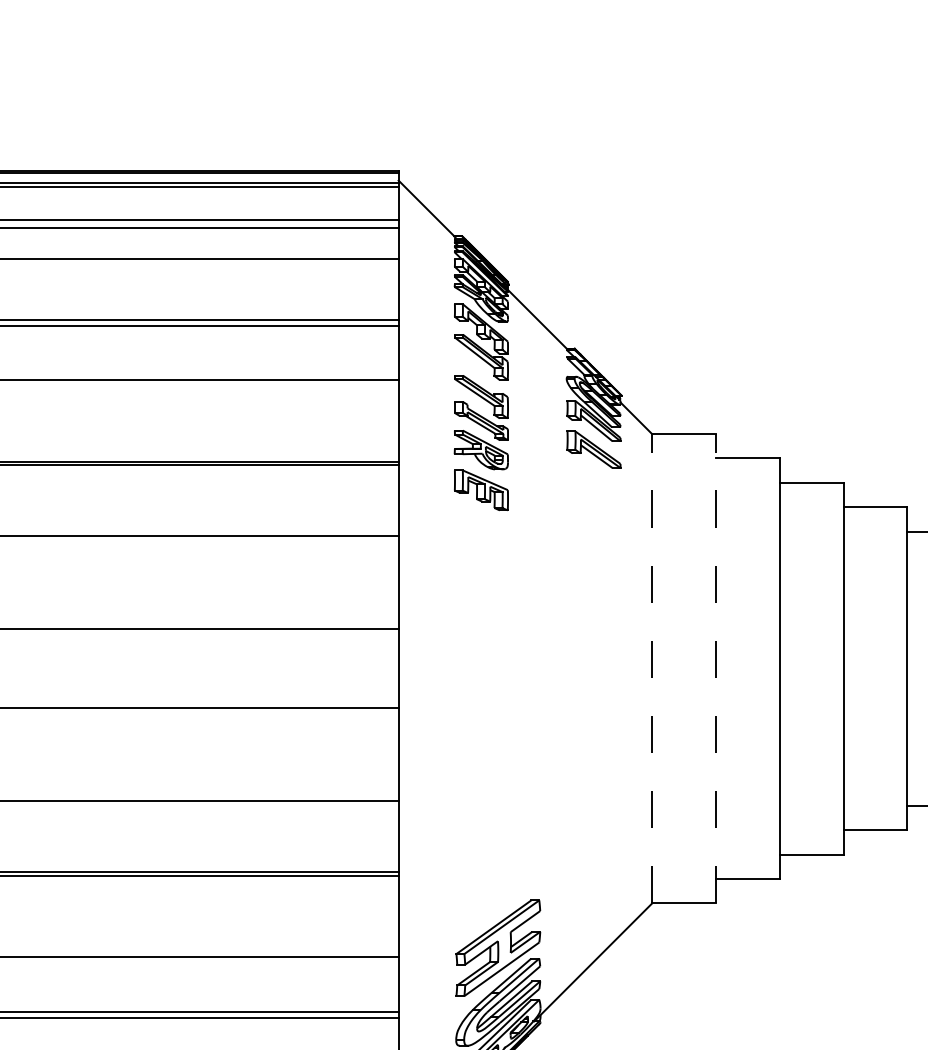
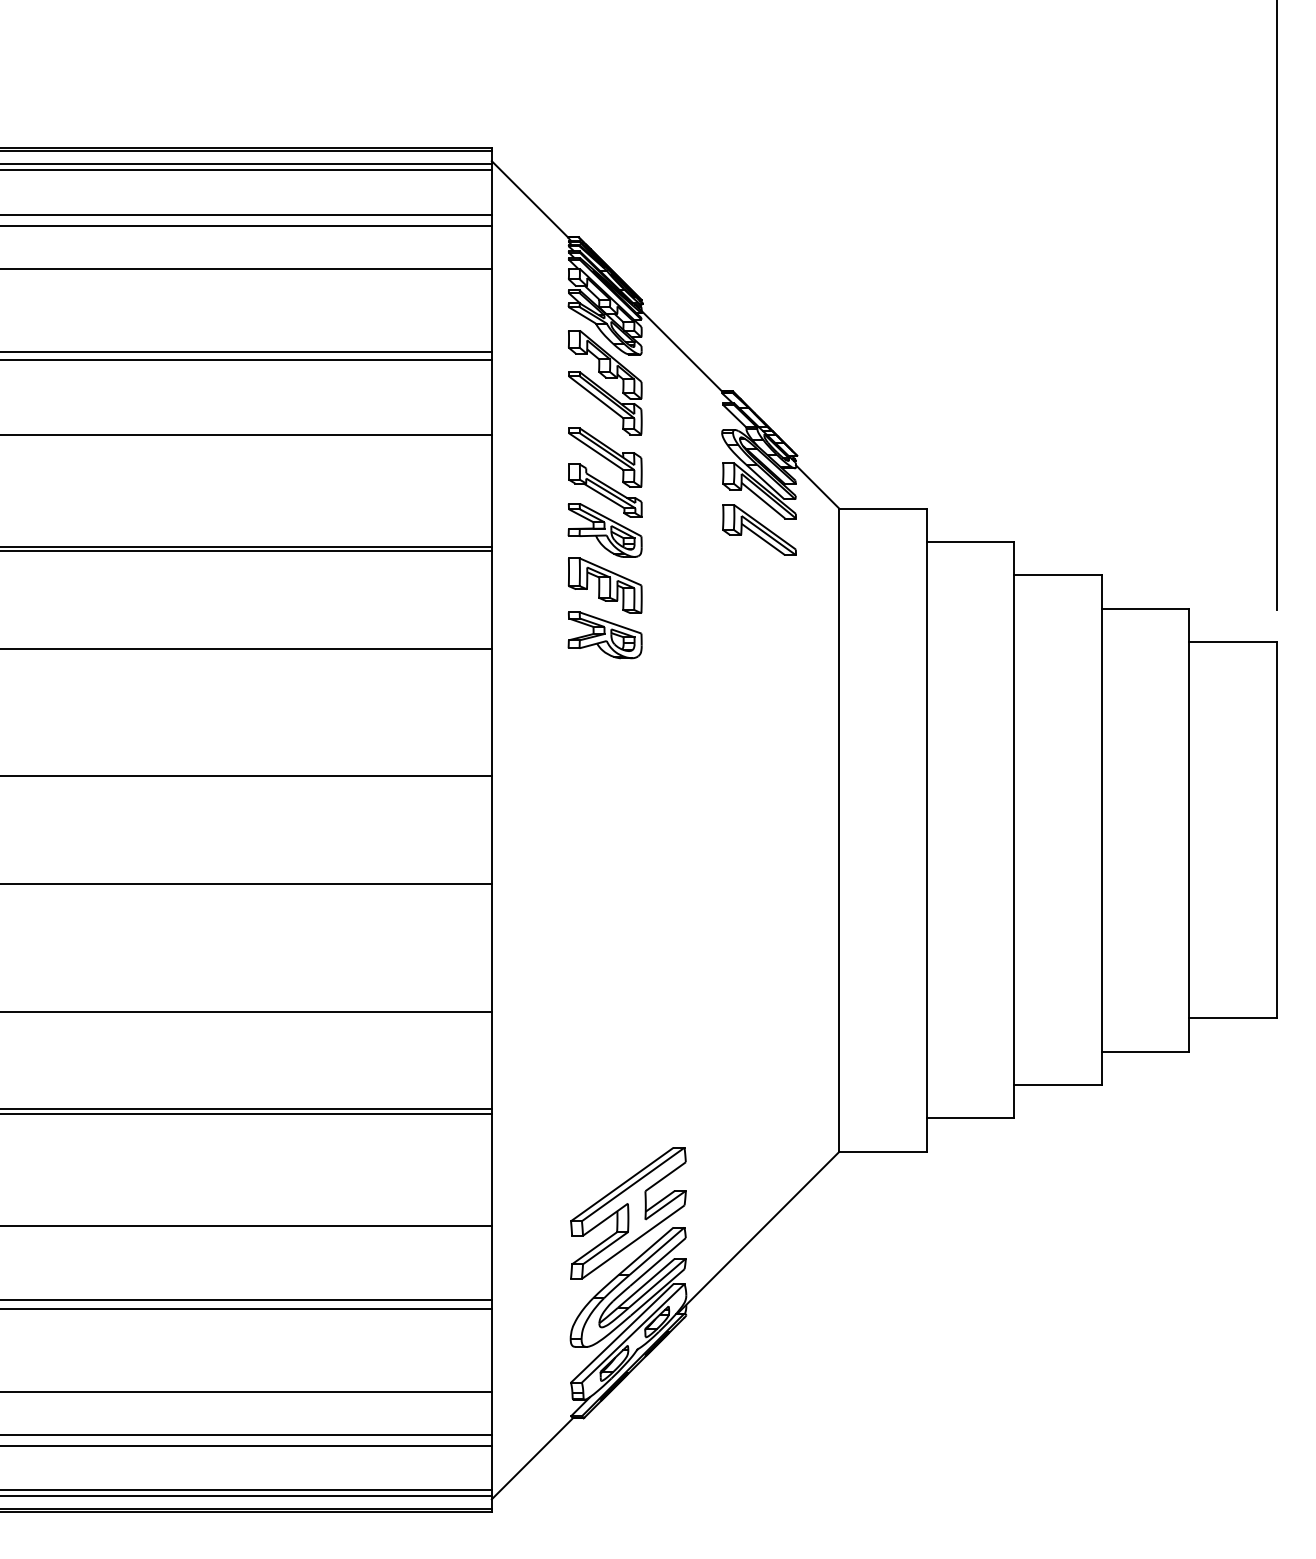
part: (480, 526) -> (604, 635), added
line: (652, 668) -> (839, 830), dashed -> solid
line: (715, 668) -> (926, 830), dashed -> solid

